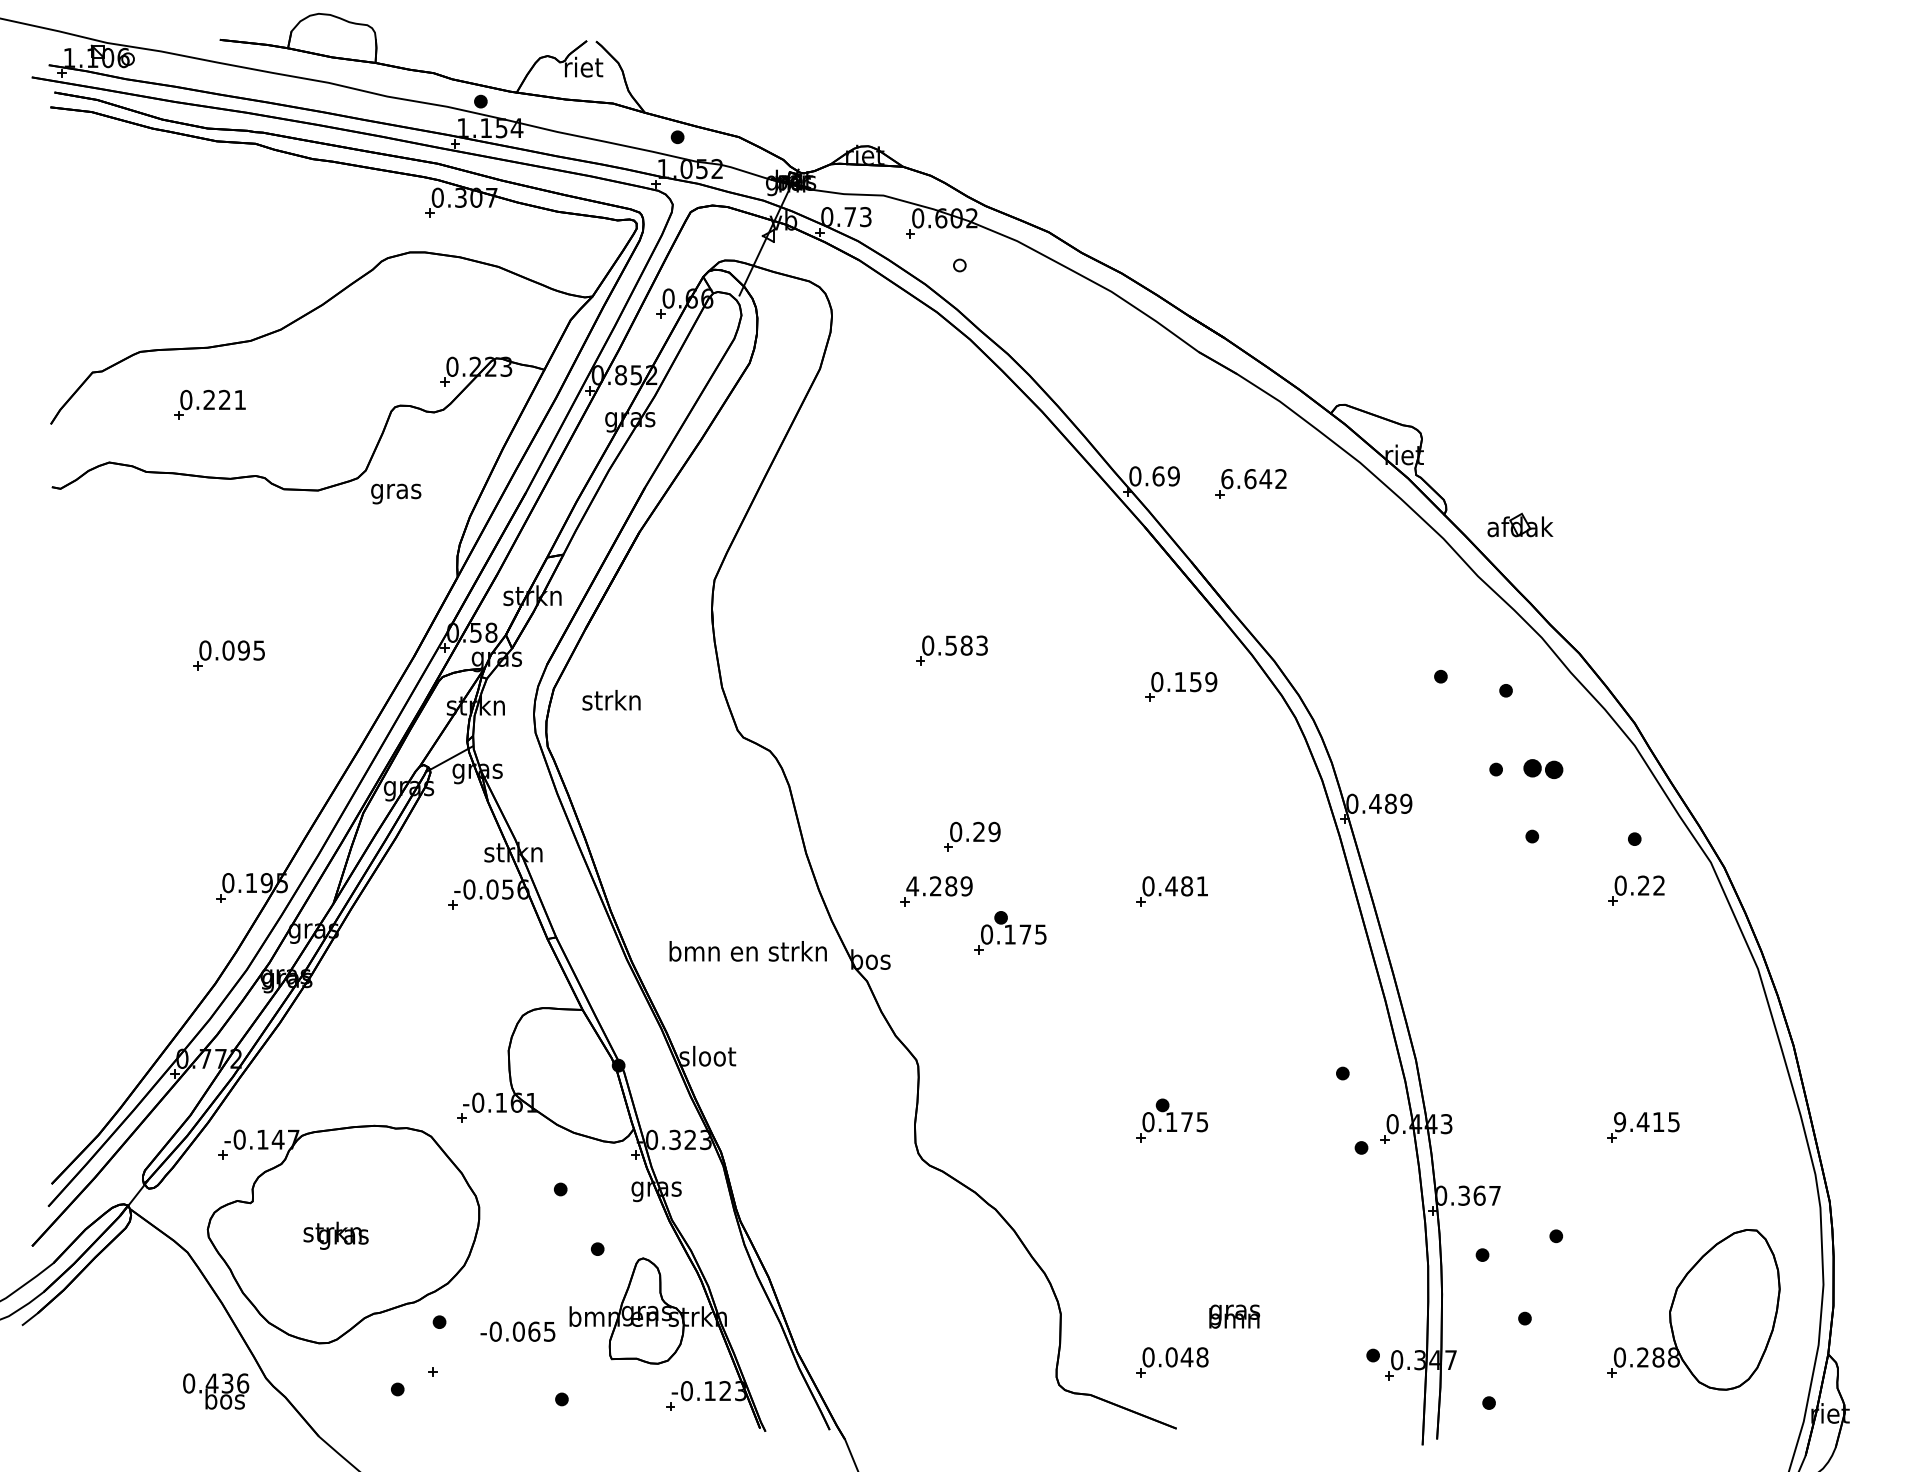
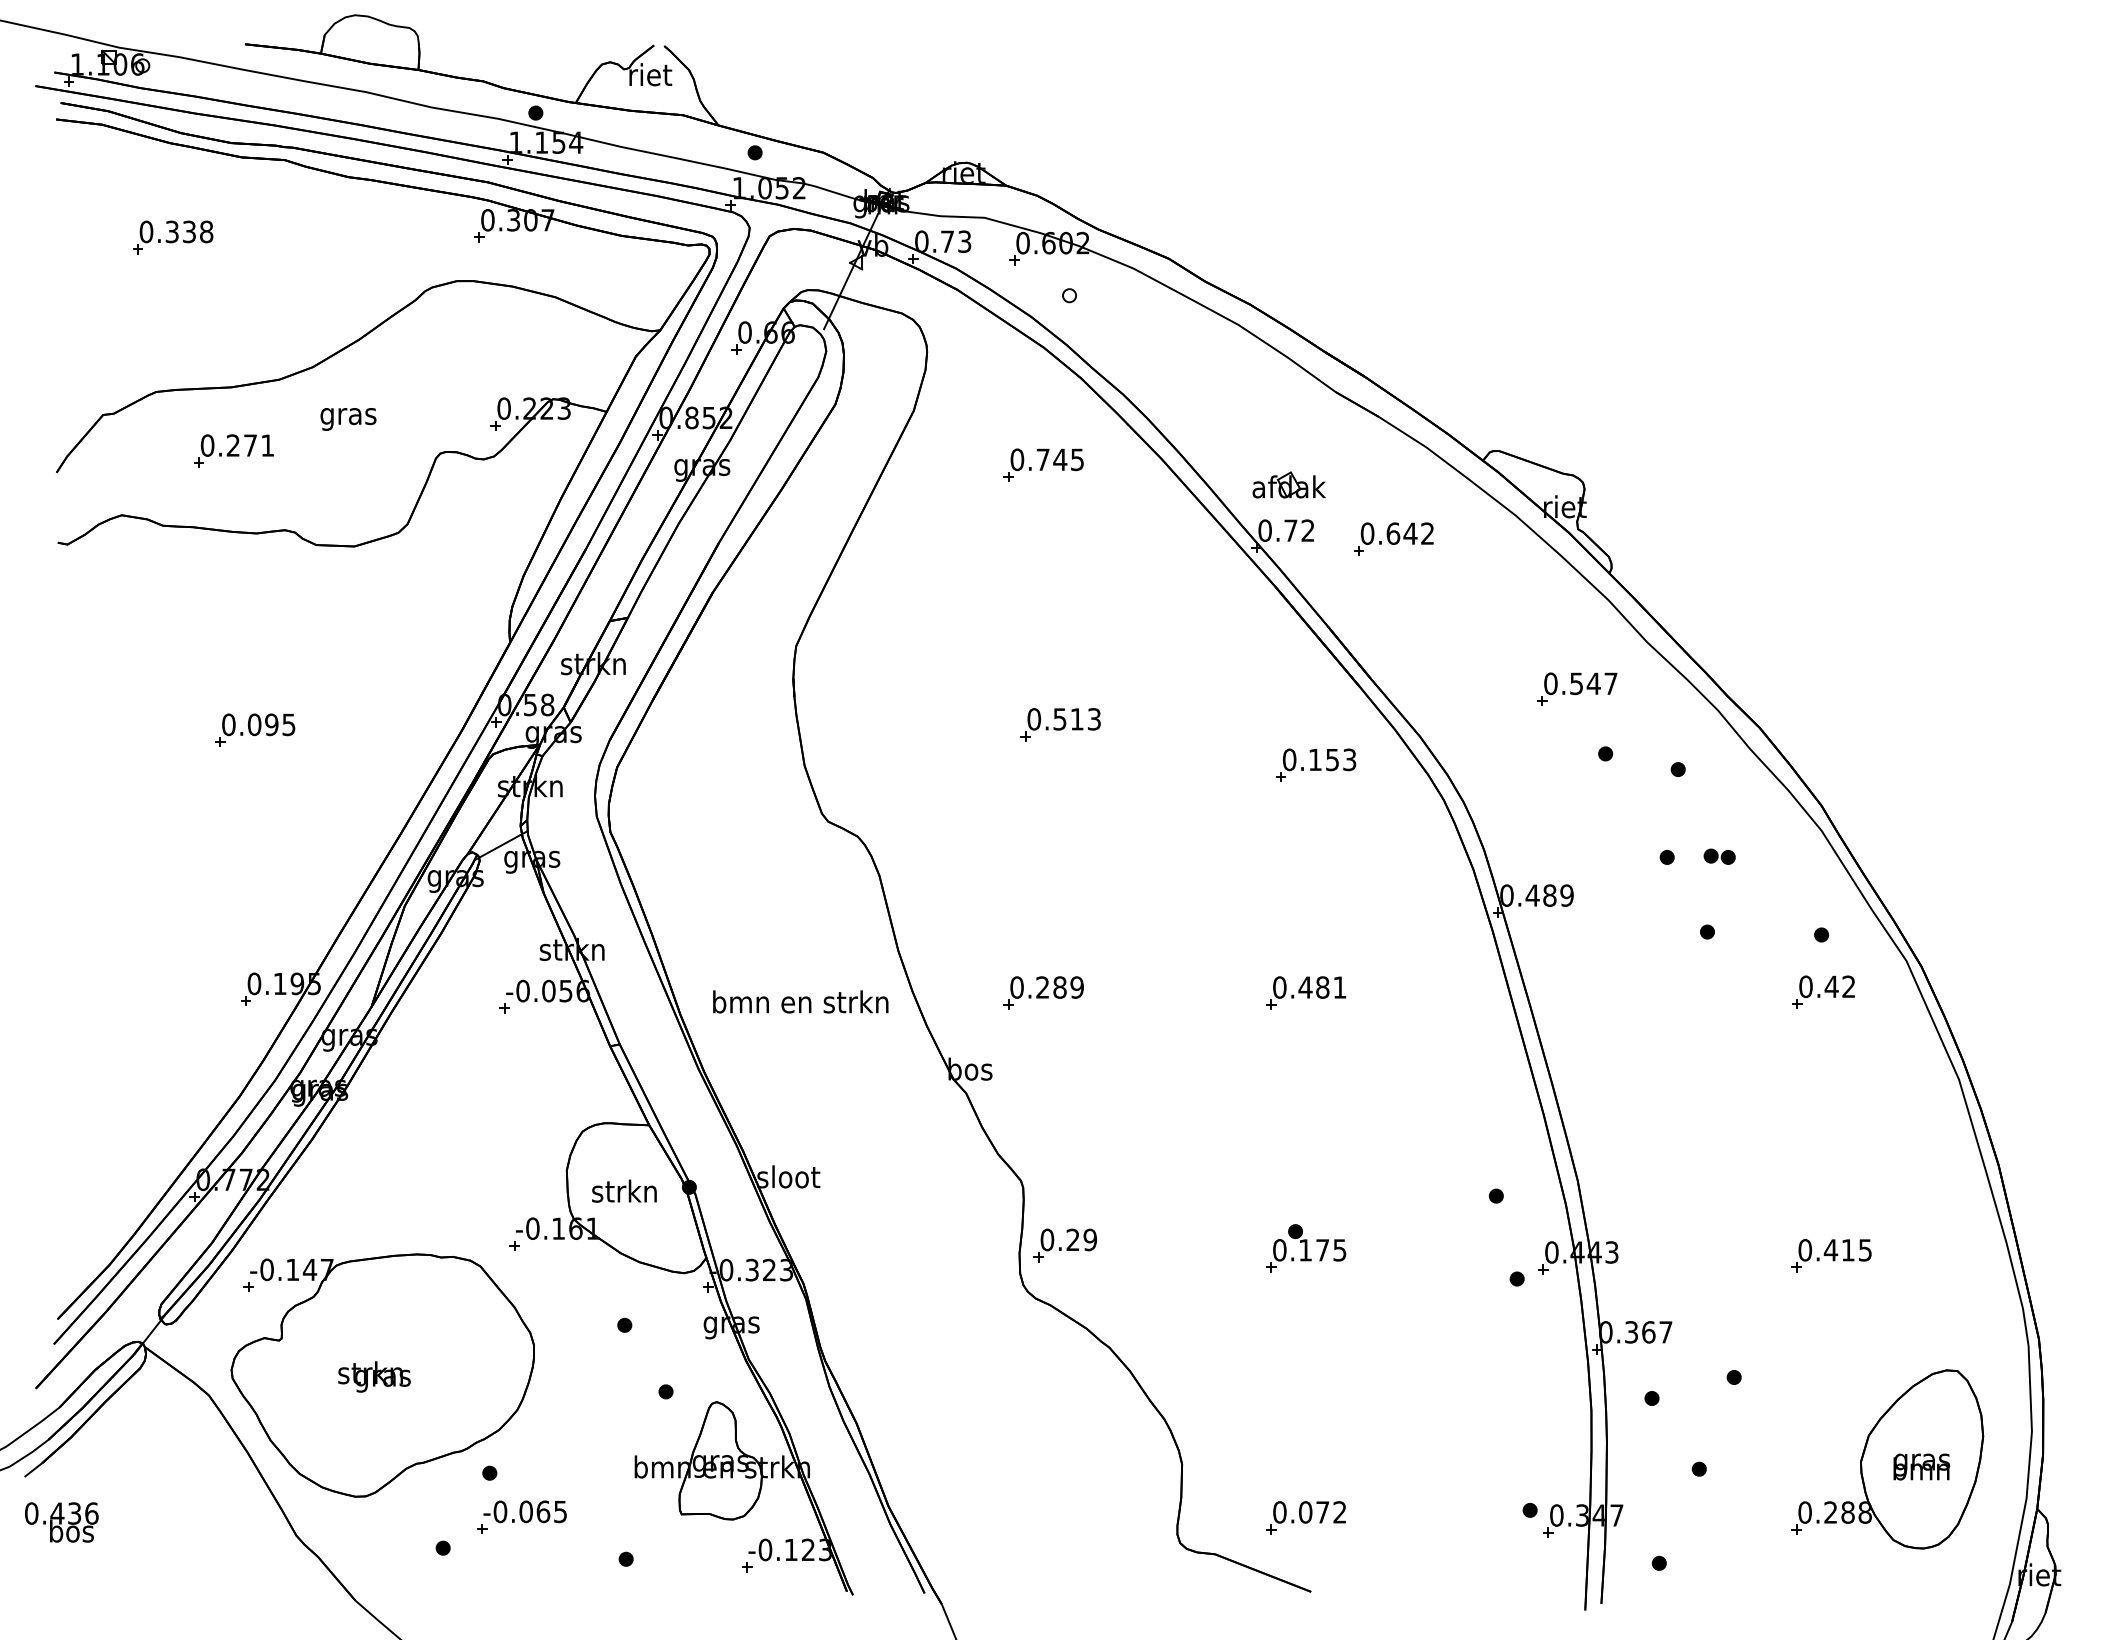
part: (155, 213) -> (173, 237), added
text: (224, 399) -> (250, 445), 0.221 -> 0.271
part: (936, 416) -> (1043, 464), added
text: (1166, 476) -> (1299, 530), 0.69 -> 0.72
text: (1227, 478) -> (1367, 533), 6.642 -> 0.642
text: (396, 494) -> (348, 419), moved
part: (1519, 524) -> (1288, 484), moved
part: (1415, 617) -> (1577, 688), added
text: (966, 645) -> (1076, 719), 0.583 -> 0.513
text: (1211, 681) -> (1349, 759), 0.159 -> 0.153
text: (611, 699) -> (624, 1190), moved
part: (1543, 768) -> (1719, 856), size x0.71
part: (971, 836) -> (1064, 1245), moved
text: (1643, 885) -> (1831, 986), 0.22 -> 0.42
text: (912, 886) -> (1016, 987), 4.289 -> 0.289
part: (1010, 932) -> (1126, 1039), removed
text: (747, 950) -> (800, 1001), moved
text: (1620, 1122) -> (1805, 1250), 9.415 -> 0.415
text: (1234, 1316) -> (1921, 1466), moved
text: (517, 1331) -> (524, 1511), moved
text: (1194, 1357) -> (1330, 1512), 0.048 -> 0.072
text: (215, 1391) -> (61, 1522), moved

